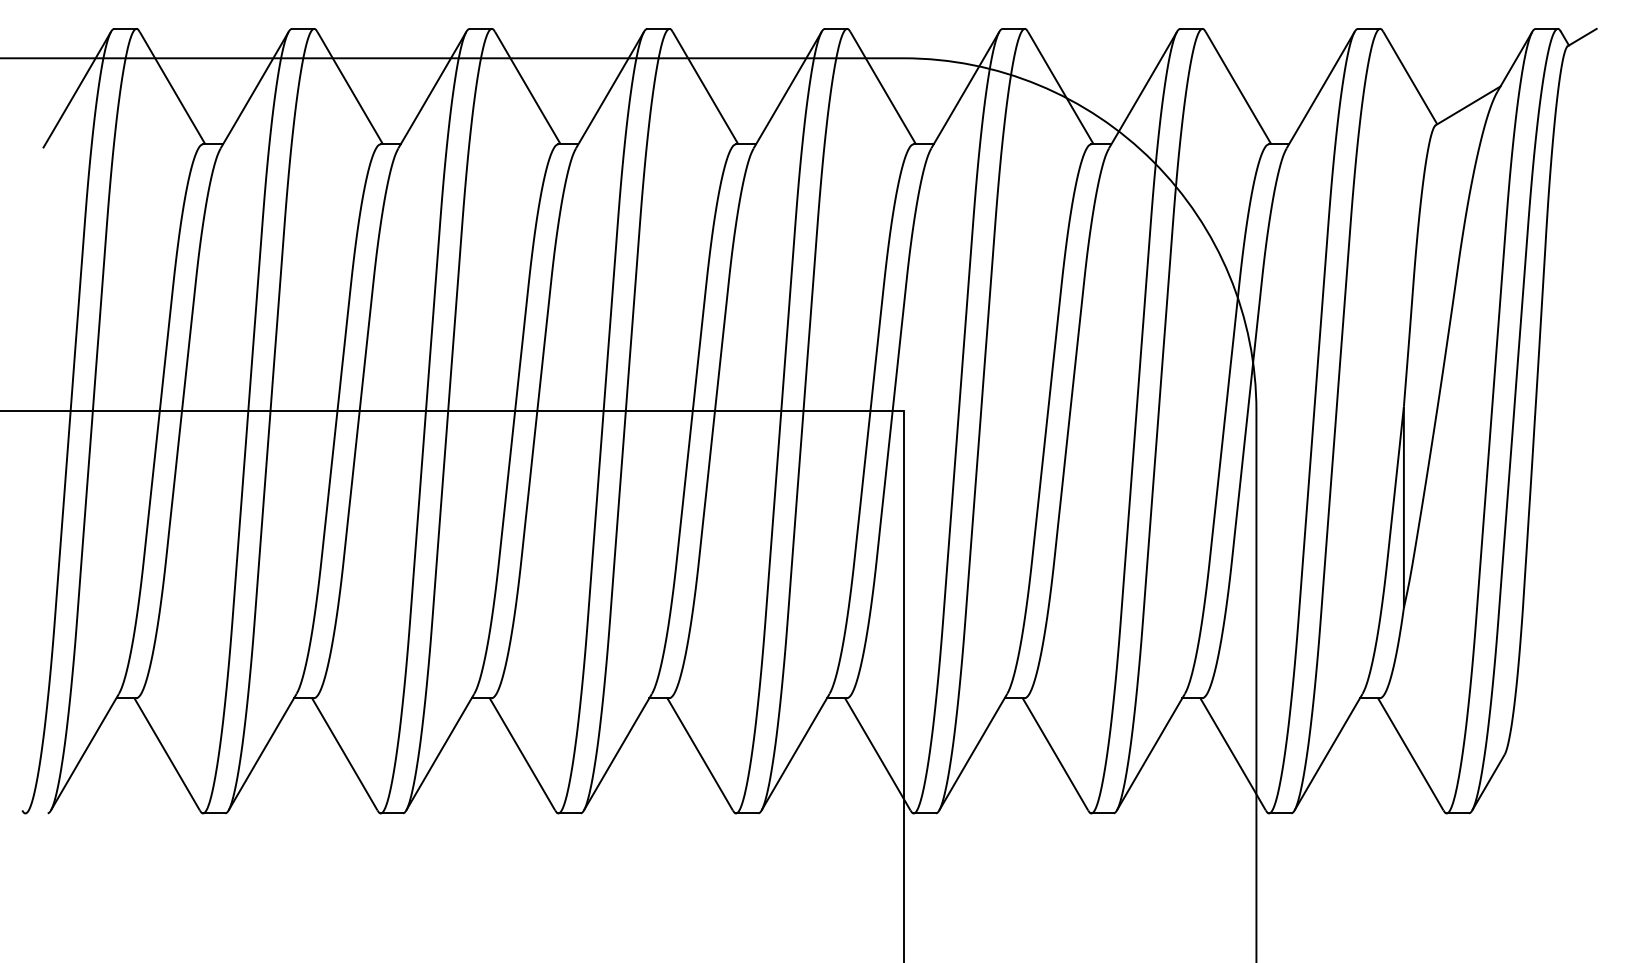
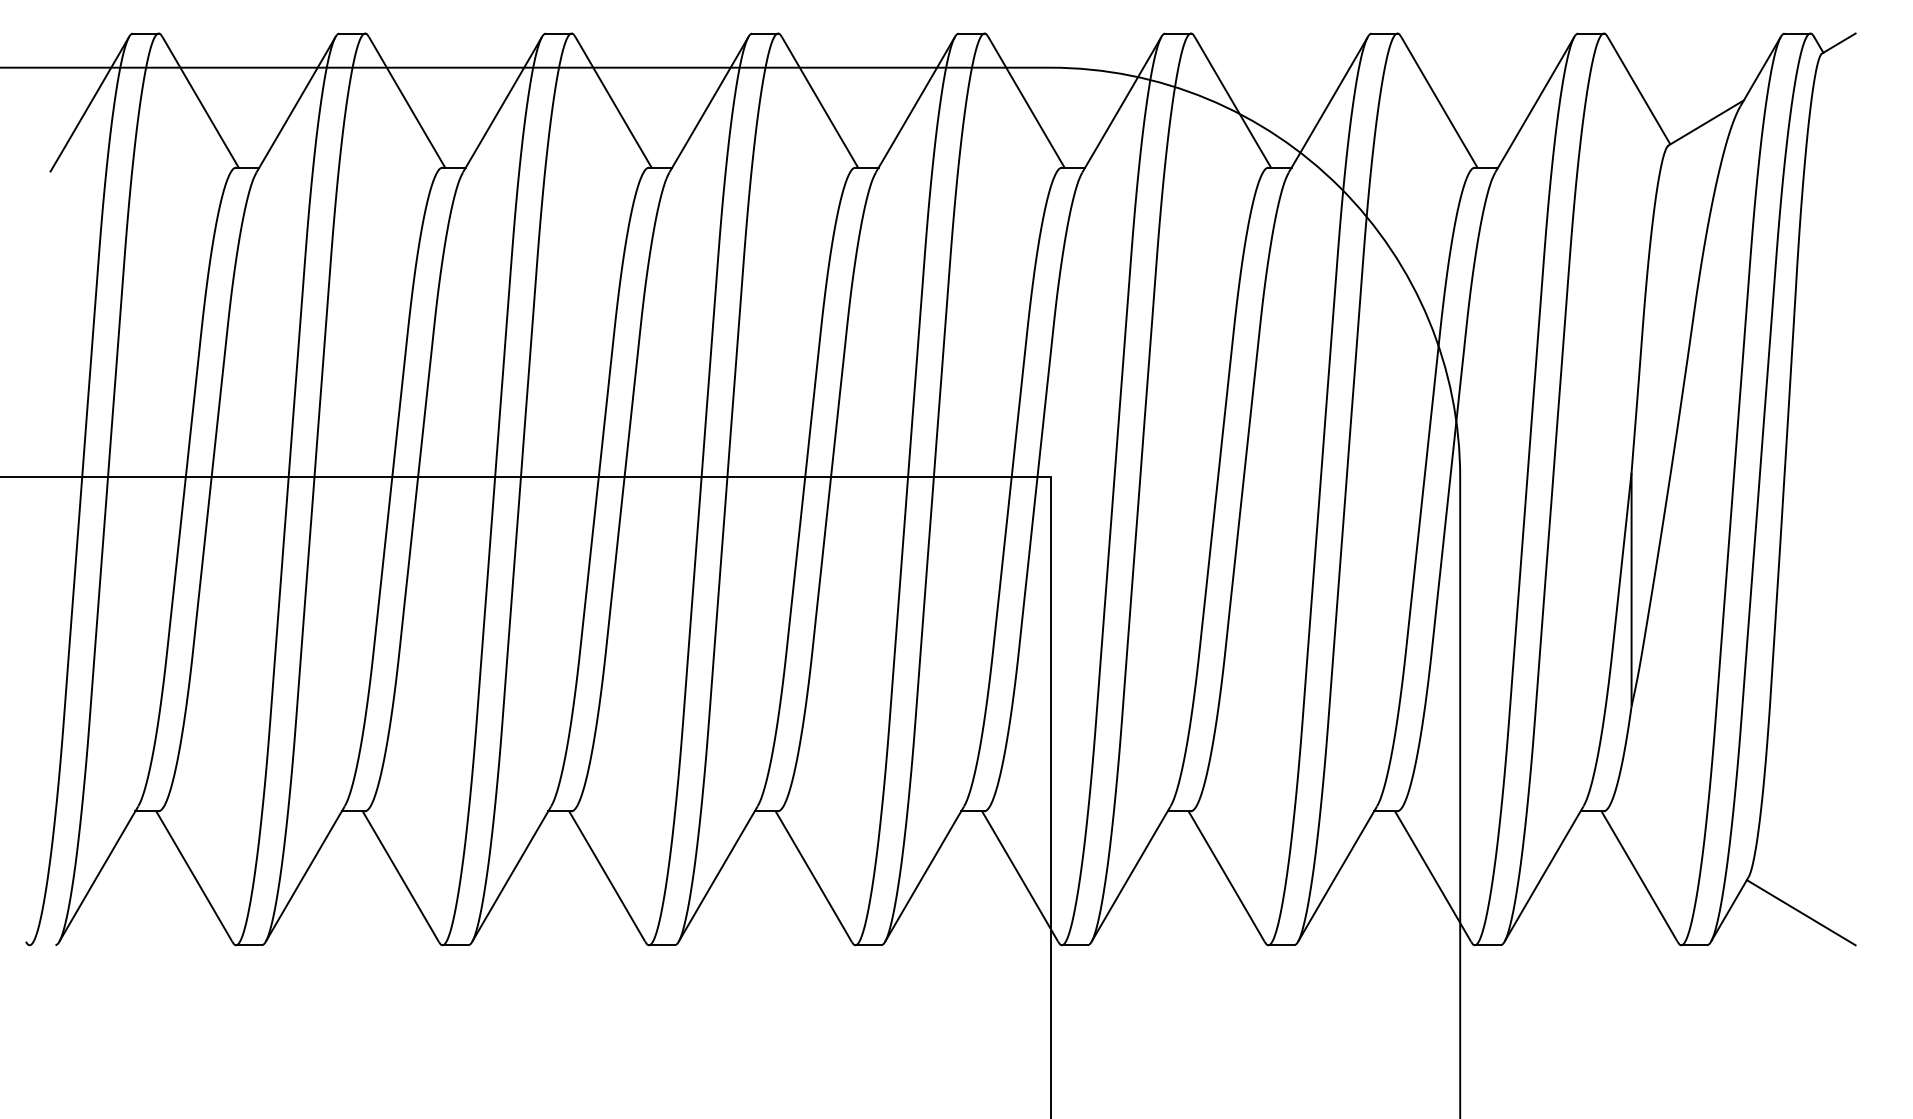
line: (1549, 785) -> (1800, 912), added

